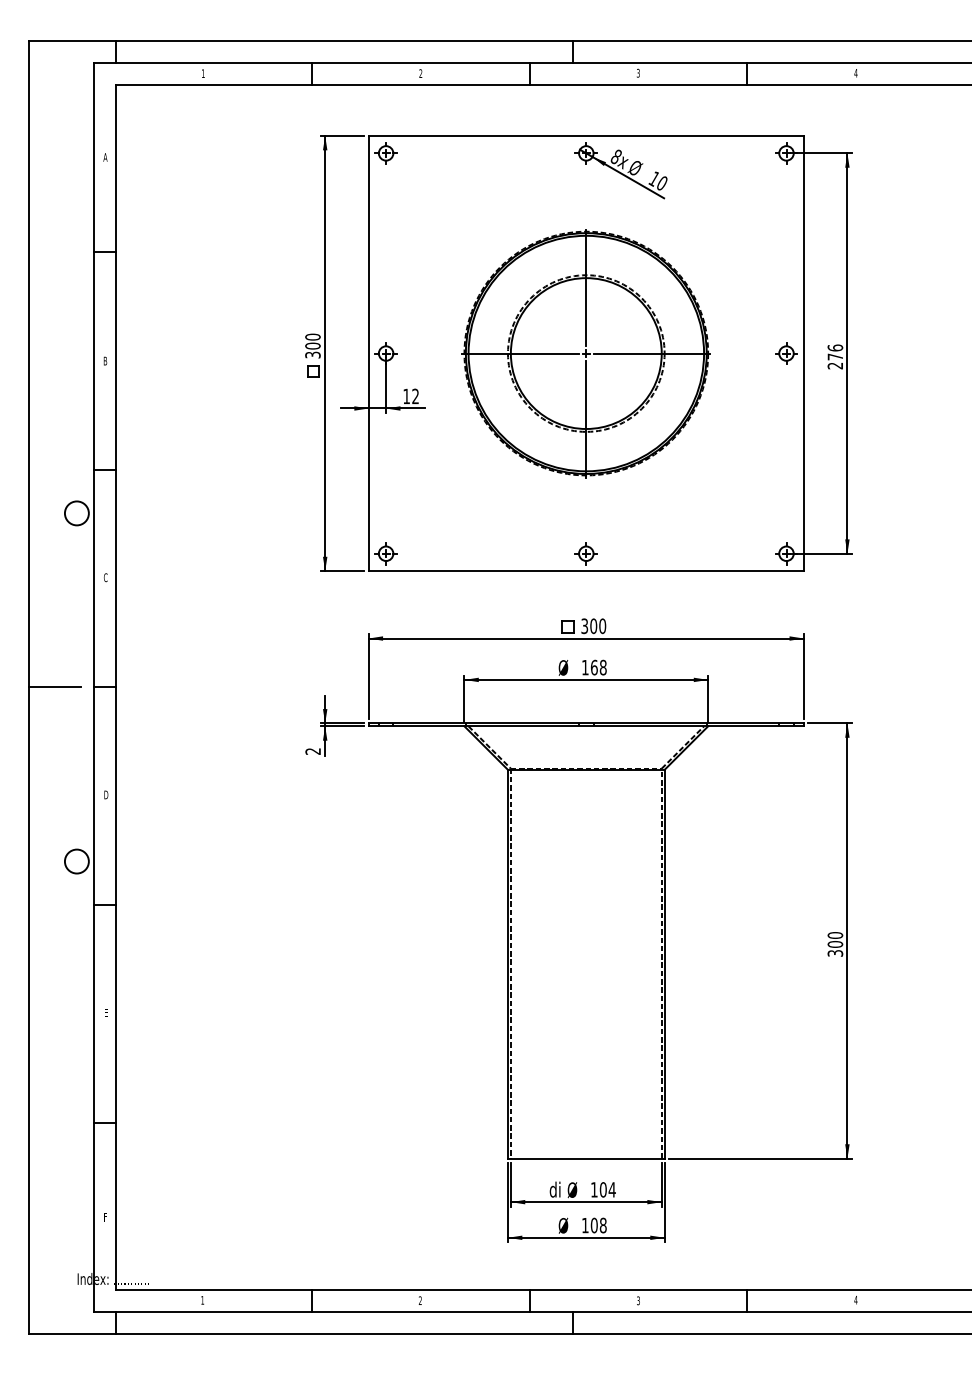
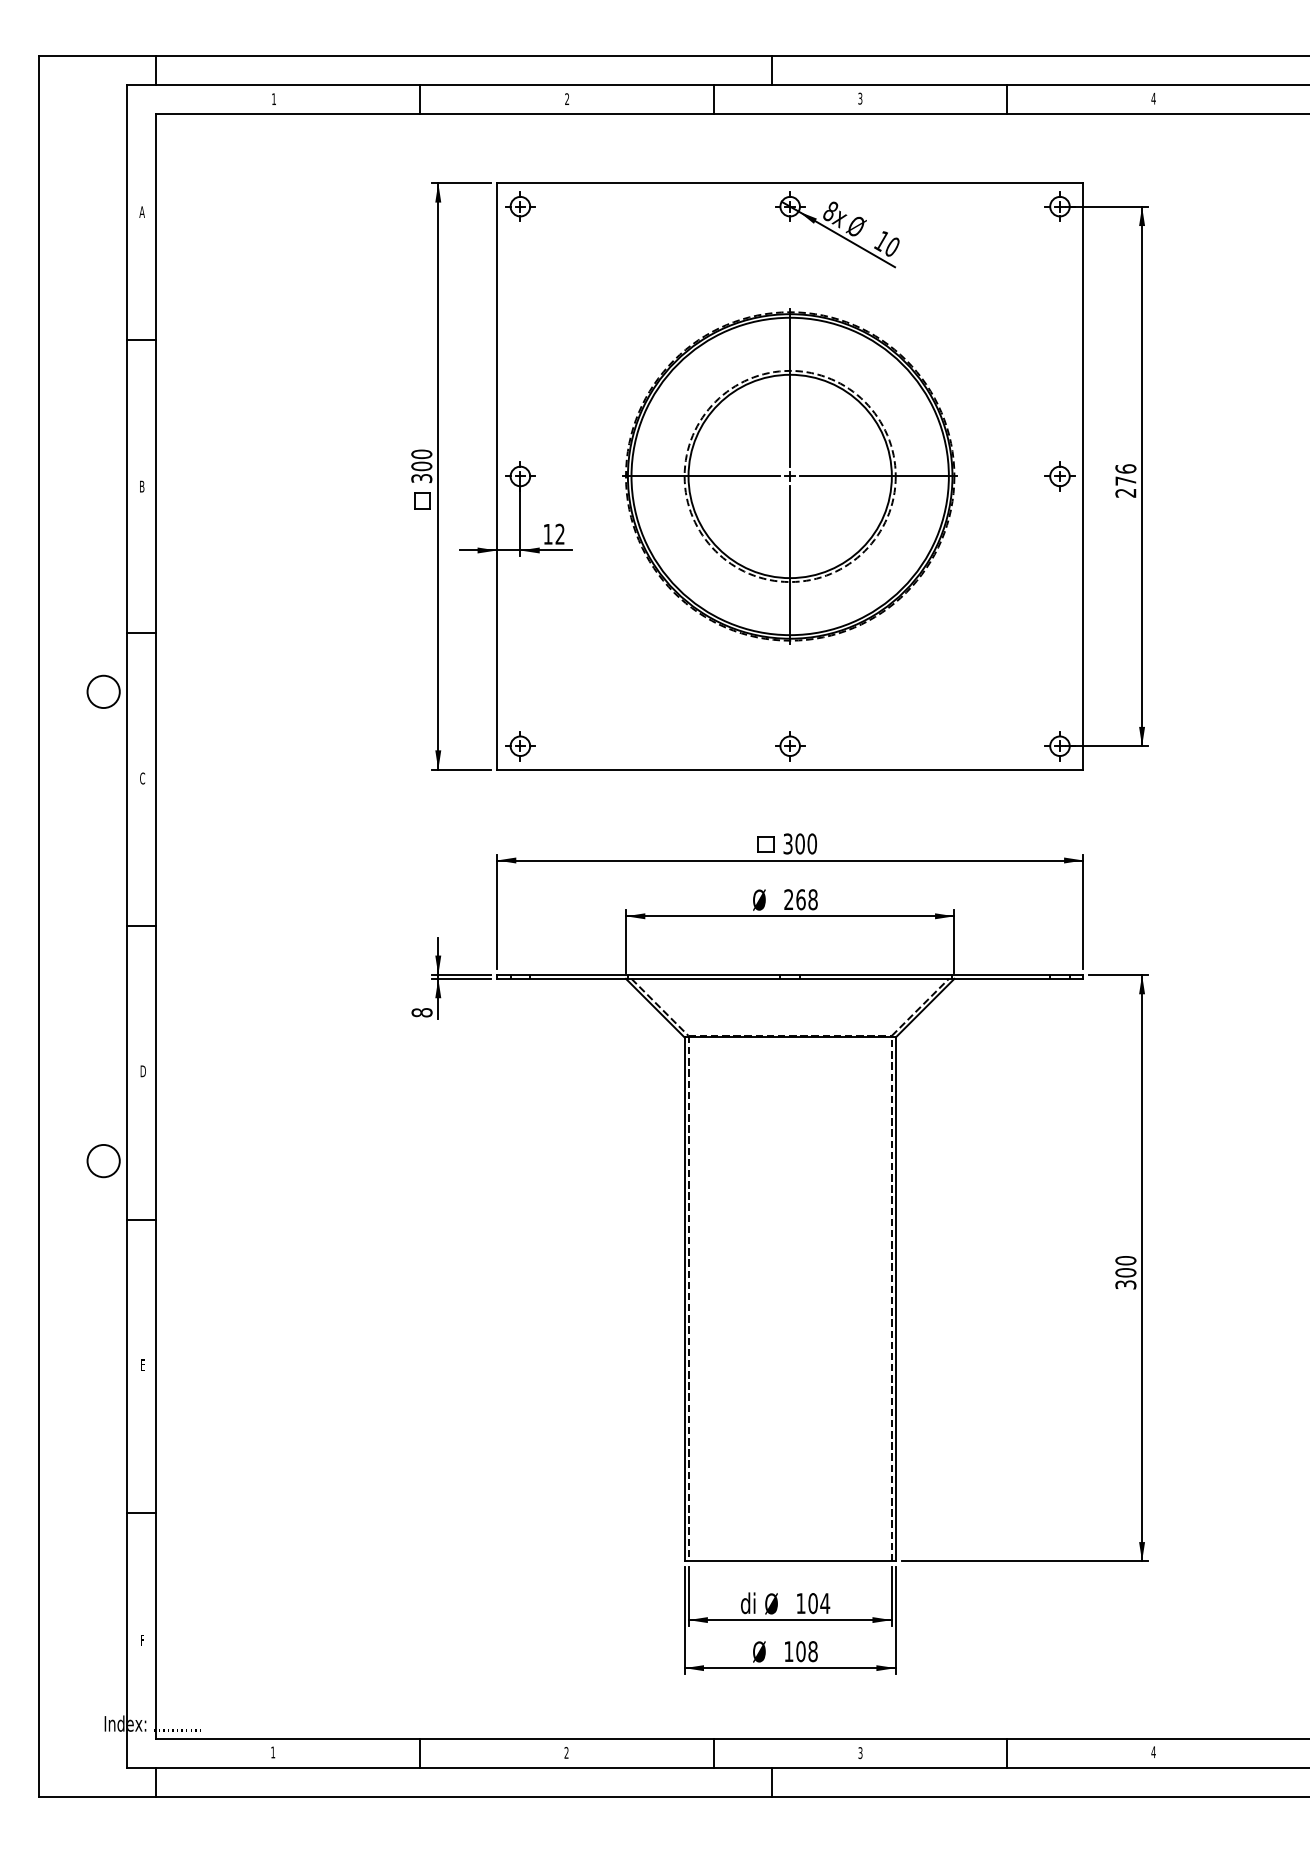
text: (585, 667) -> (789, 899), 168 -> 268
line: (55, 687) -> (74, 926), removed
text: (312, 751) -> (421, 1012), 2 -> 8

